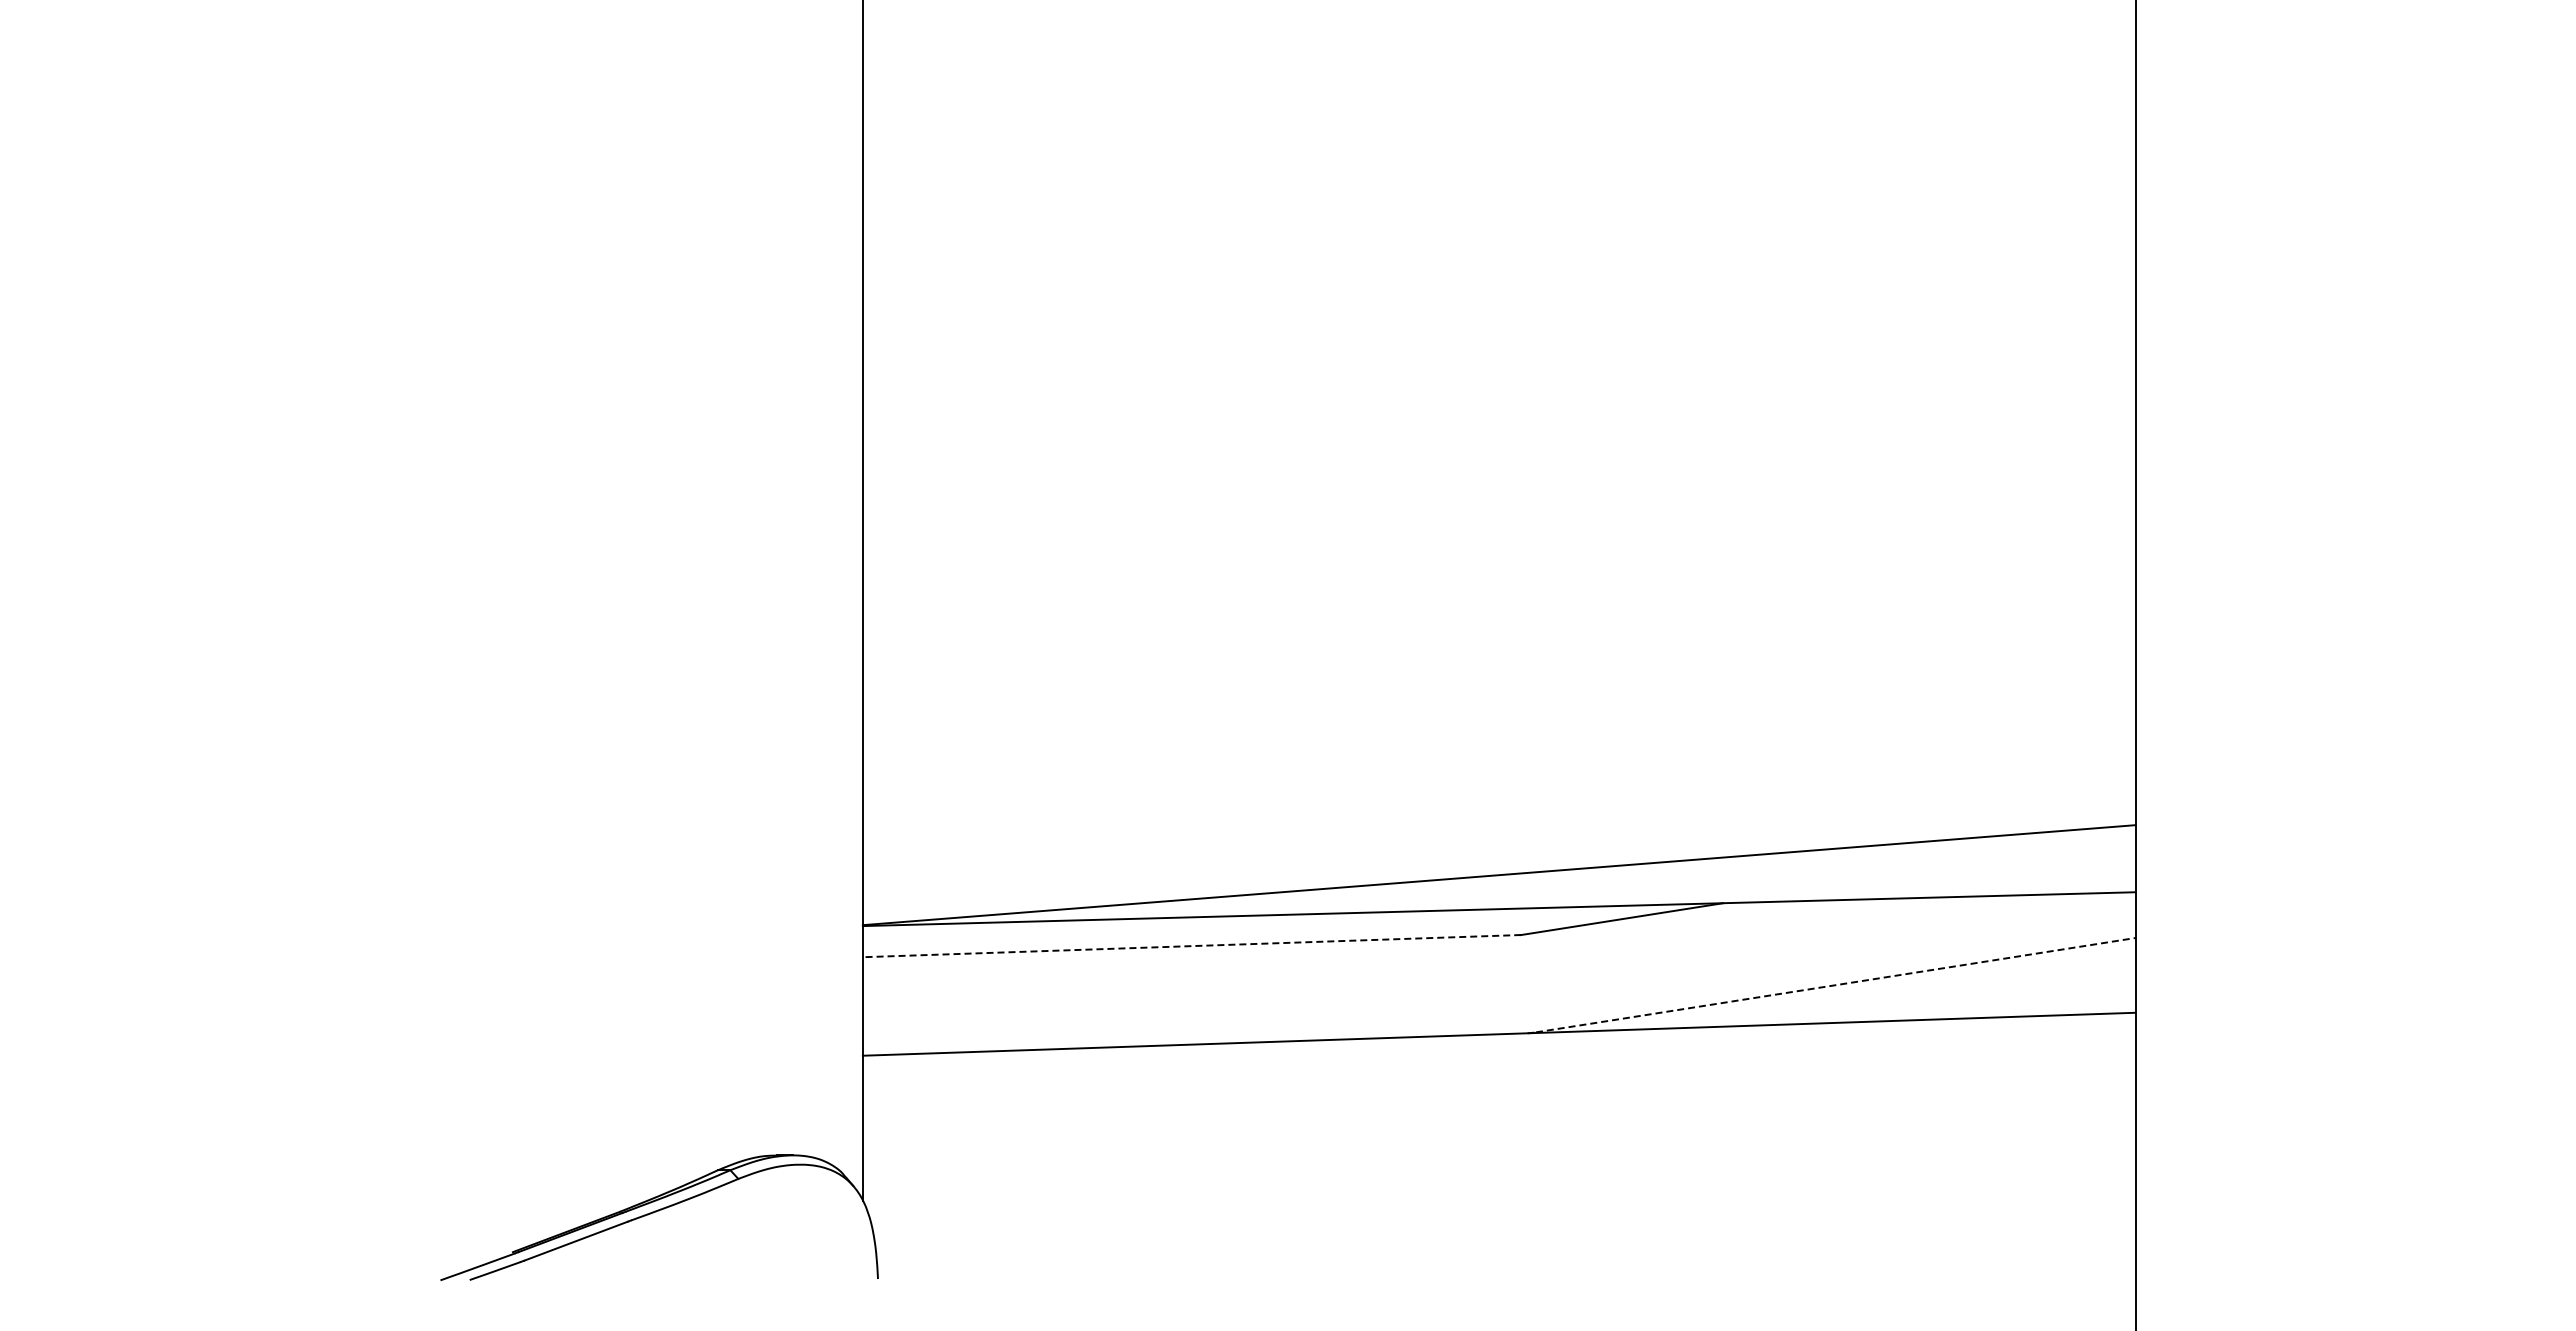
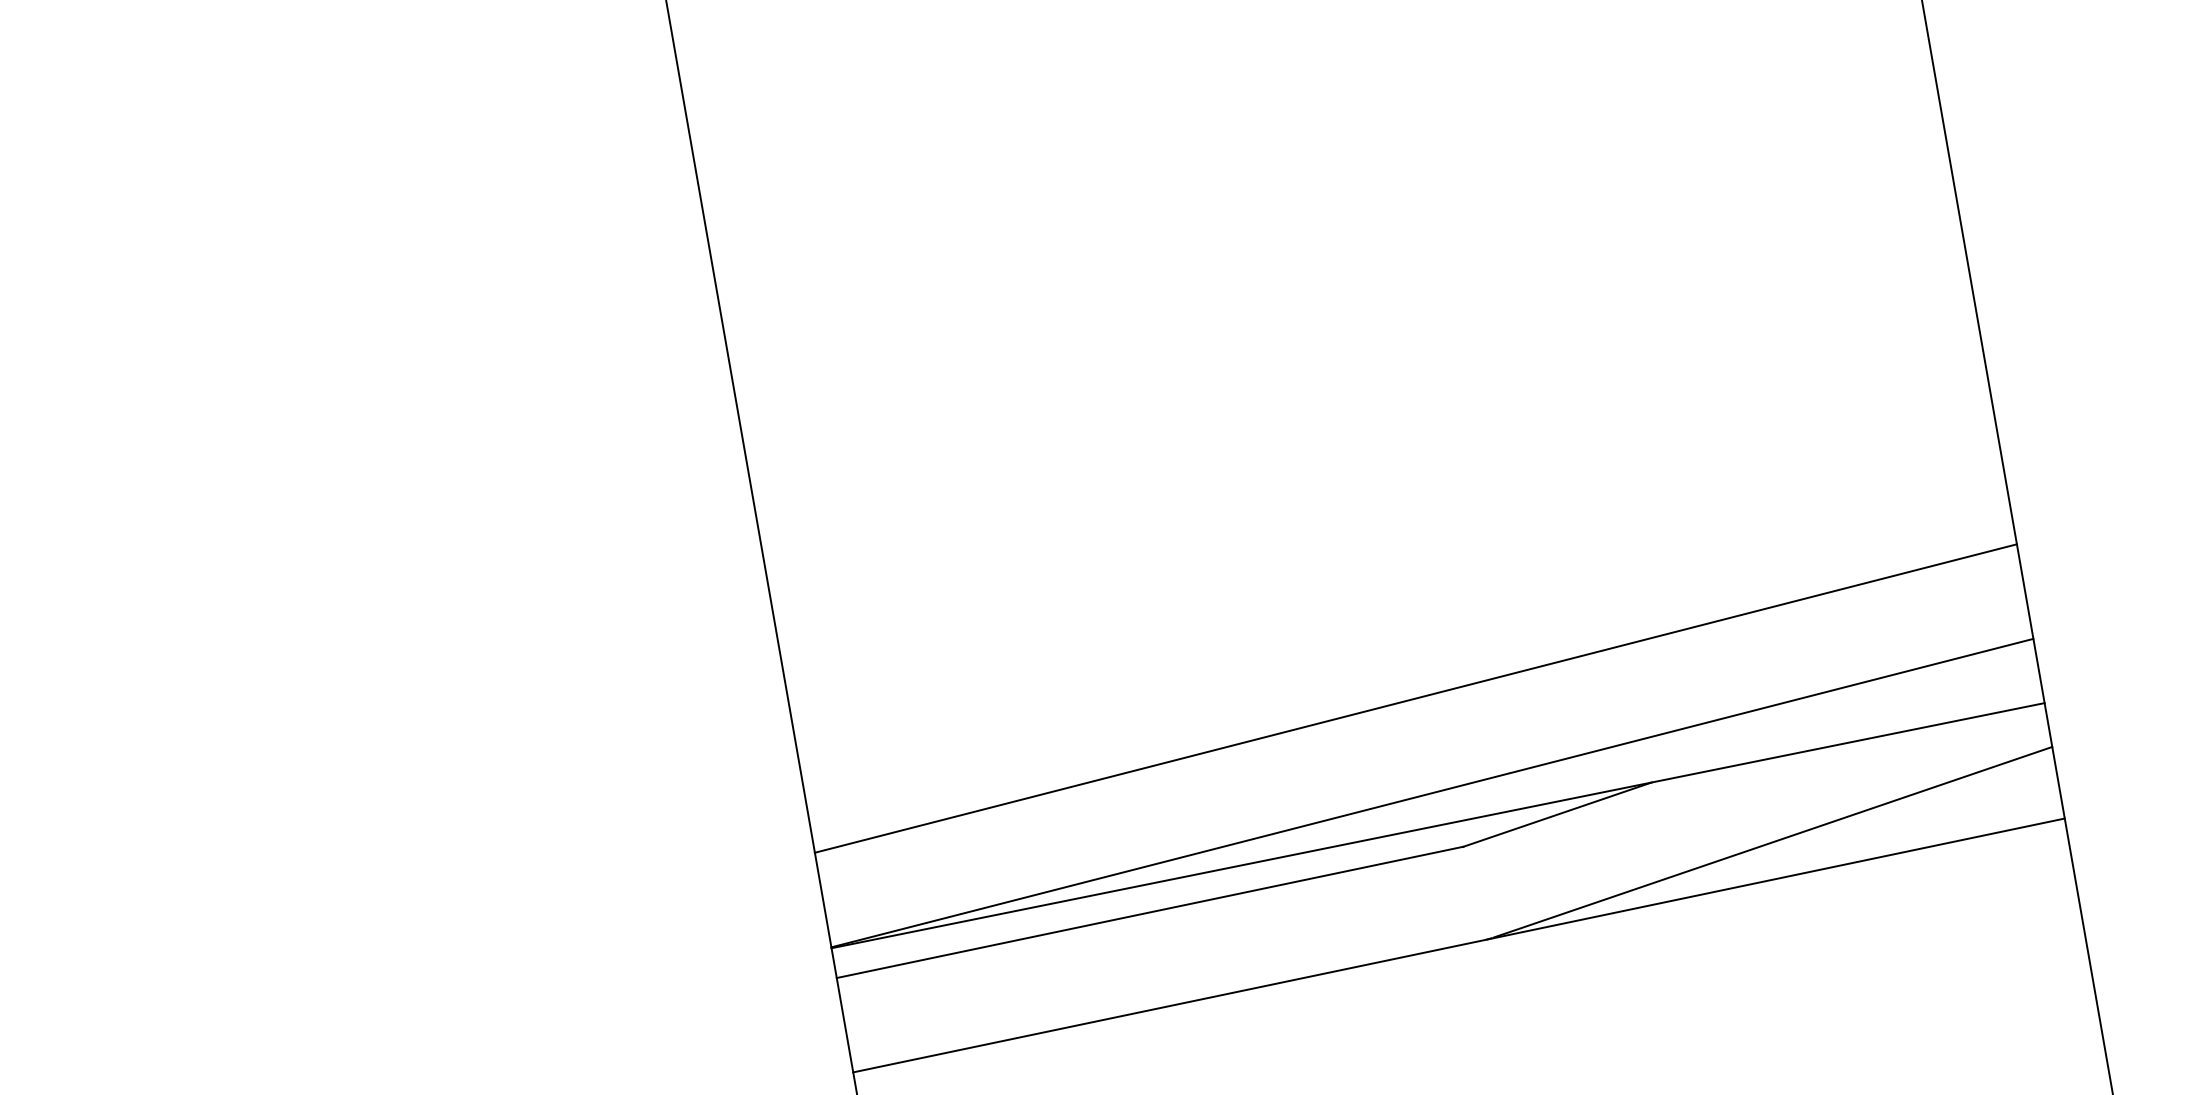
line: (1498, 776) -> (1415, 698), added
line: (1191, 946) -> (1149, 912), dashed -> solid
line: (1836, 985) -> (1773, 842), dashed -> solid

